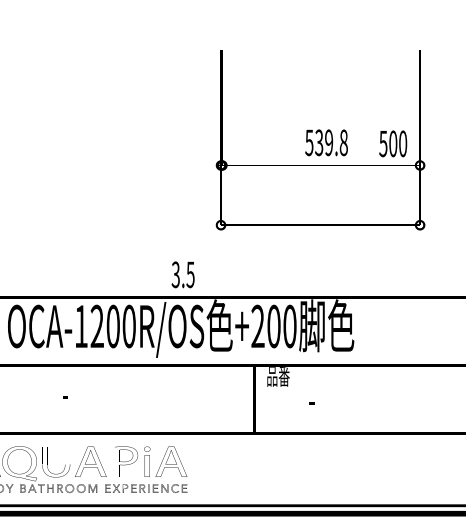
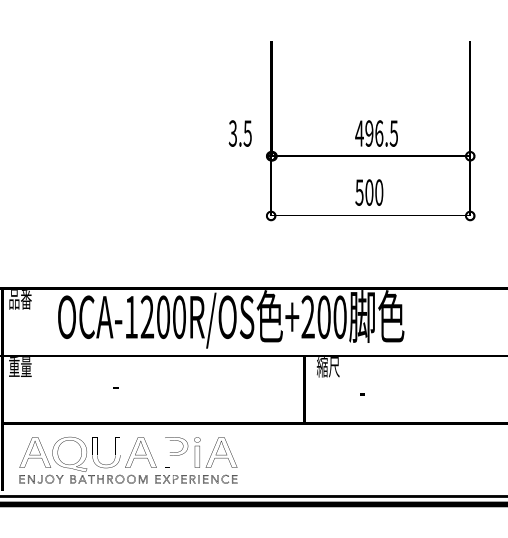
text: (326, 142) -> (376, 133), 539.8 -> 496.5
text: (393, 143) -> (369, 192), moved
text: (182, 274) -> (239, 133), moved
text: (277, 376) -> (327, 367), 品番 -> 縮尺

